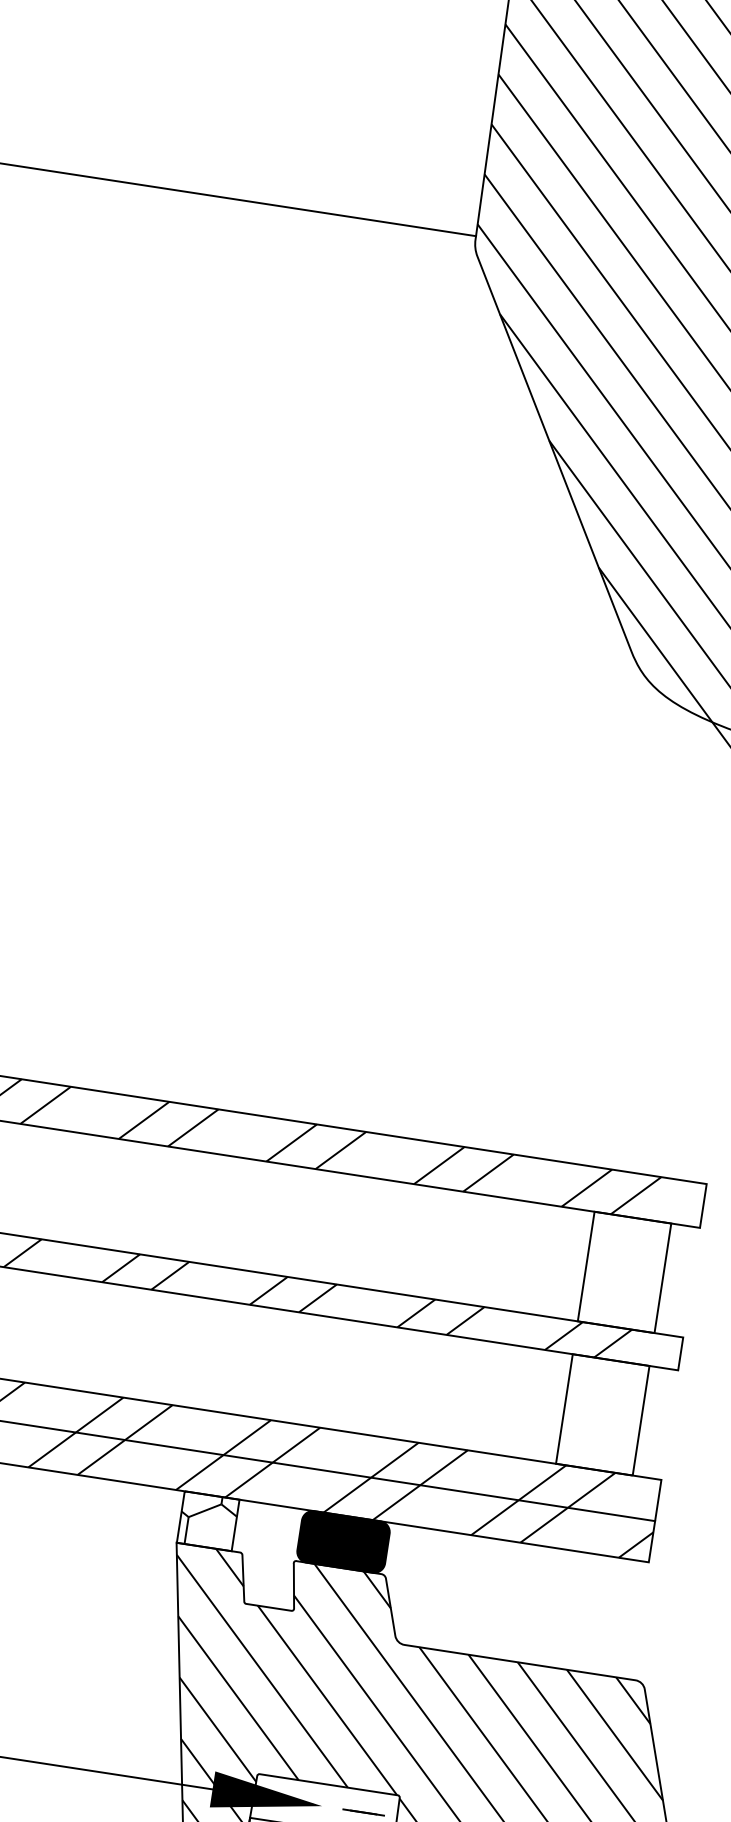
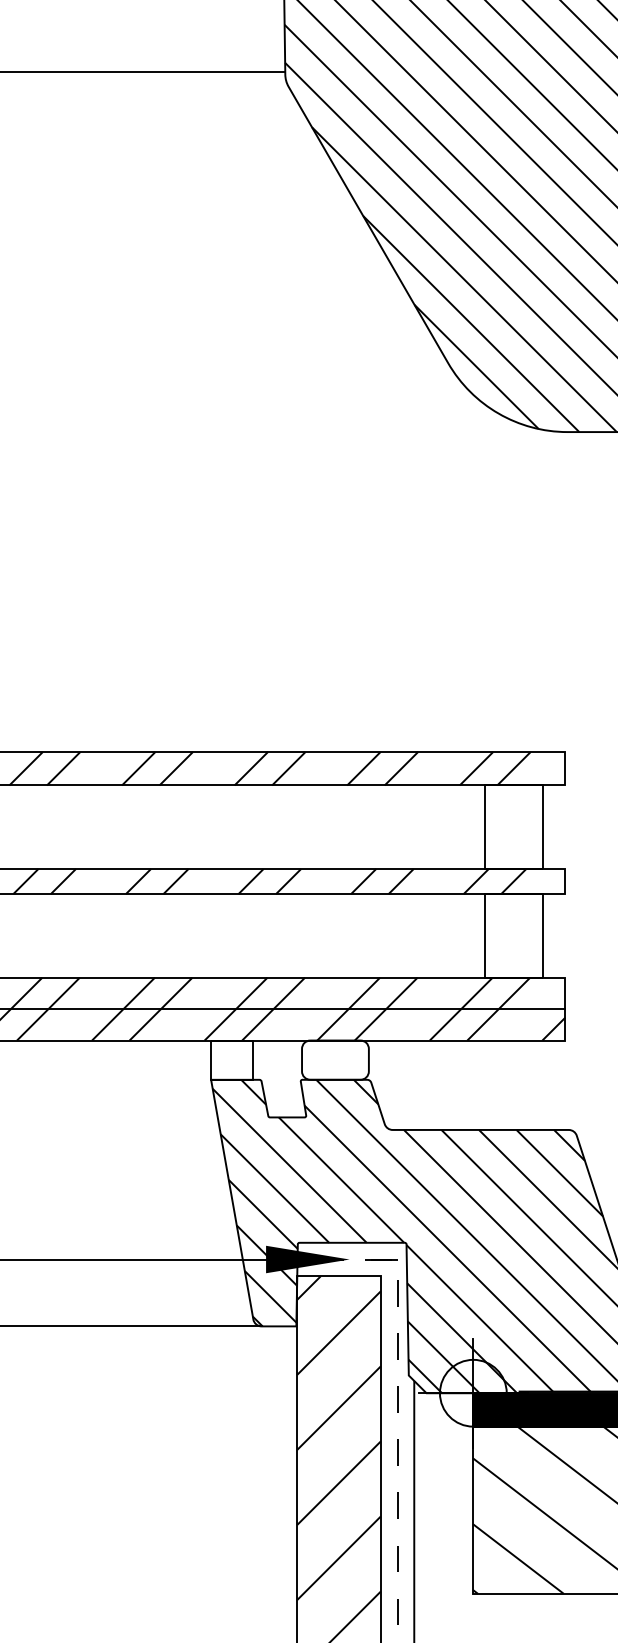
hatch: (208, 1520) -> (232, 1059), removed
fill: (343, 1541) -> (335, 1059), removed

